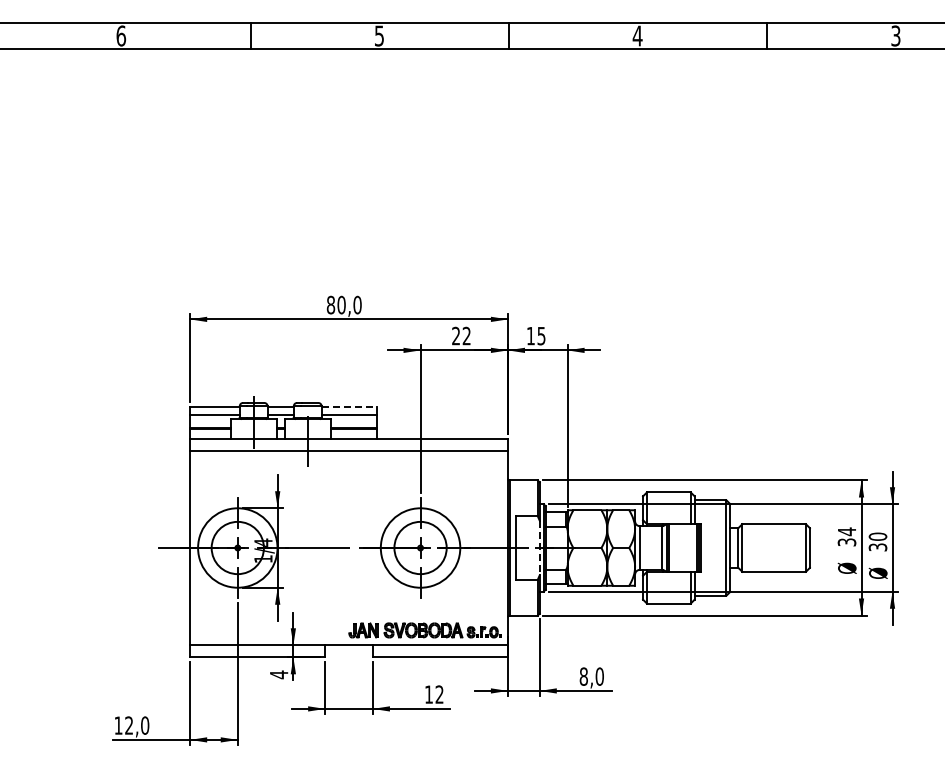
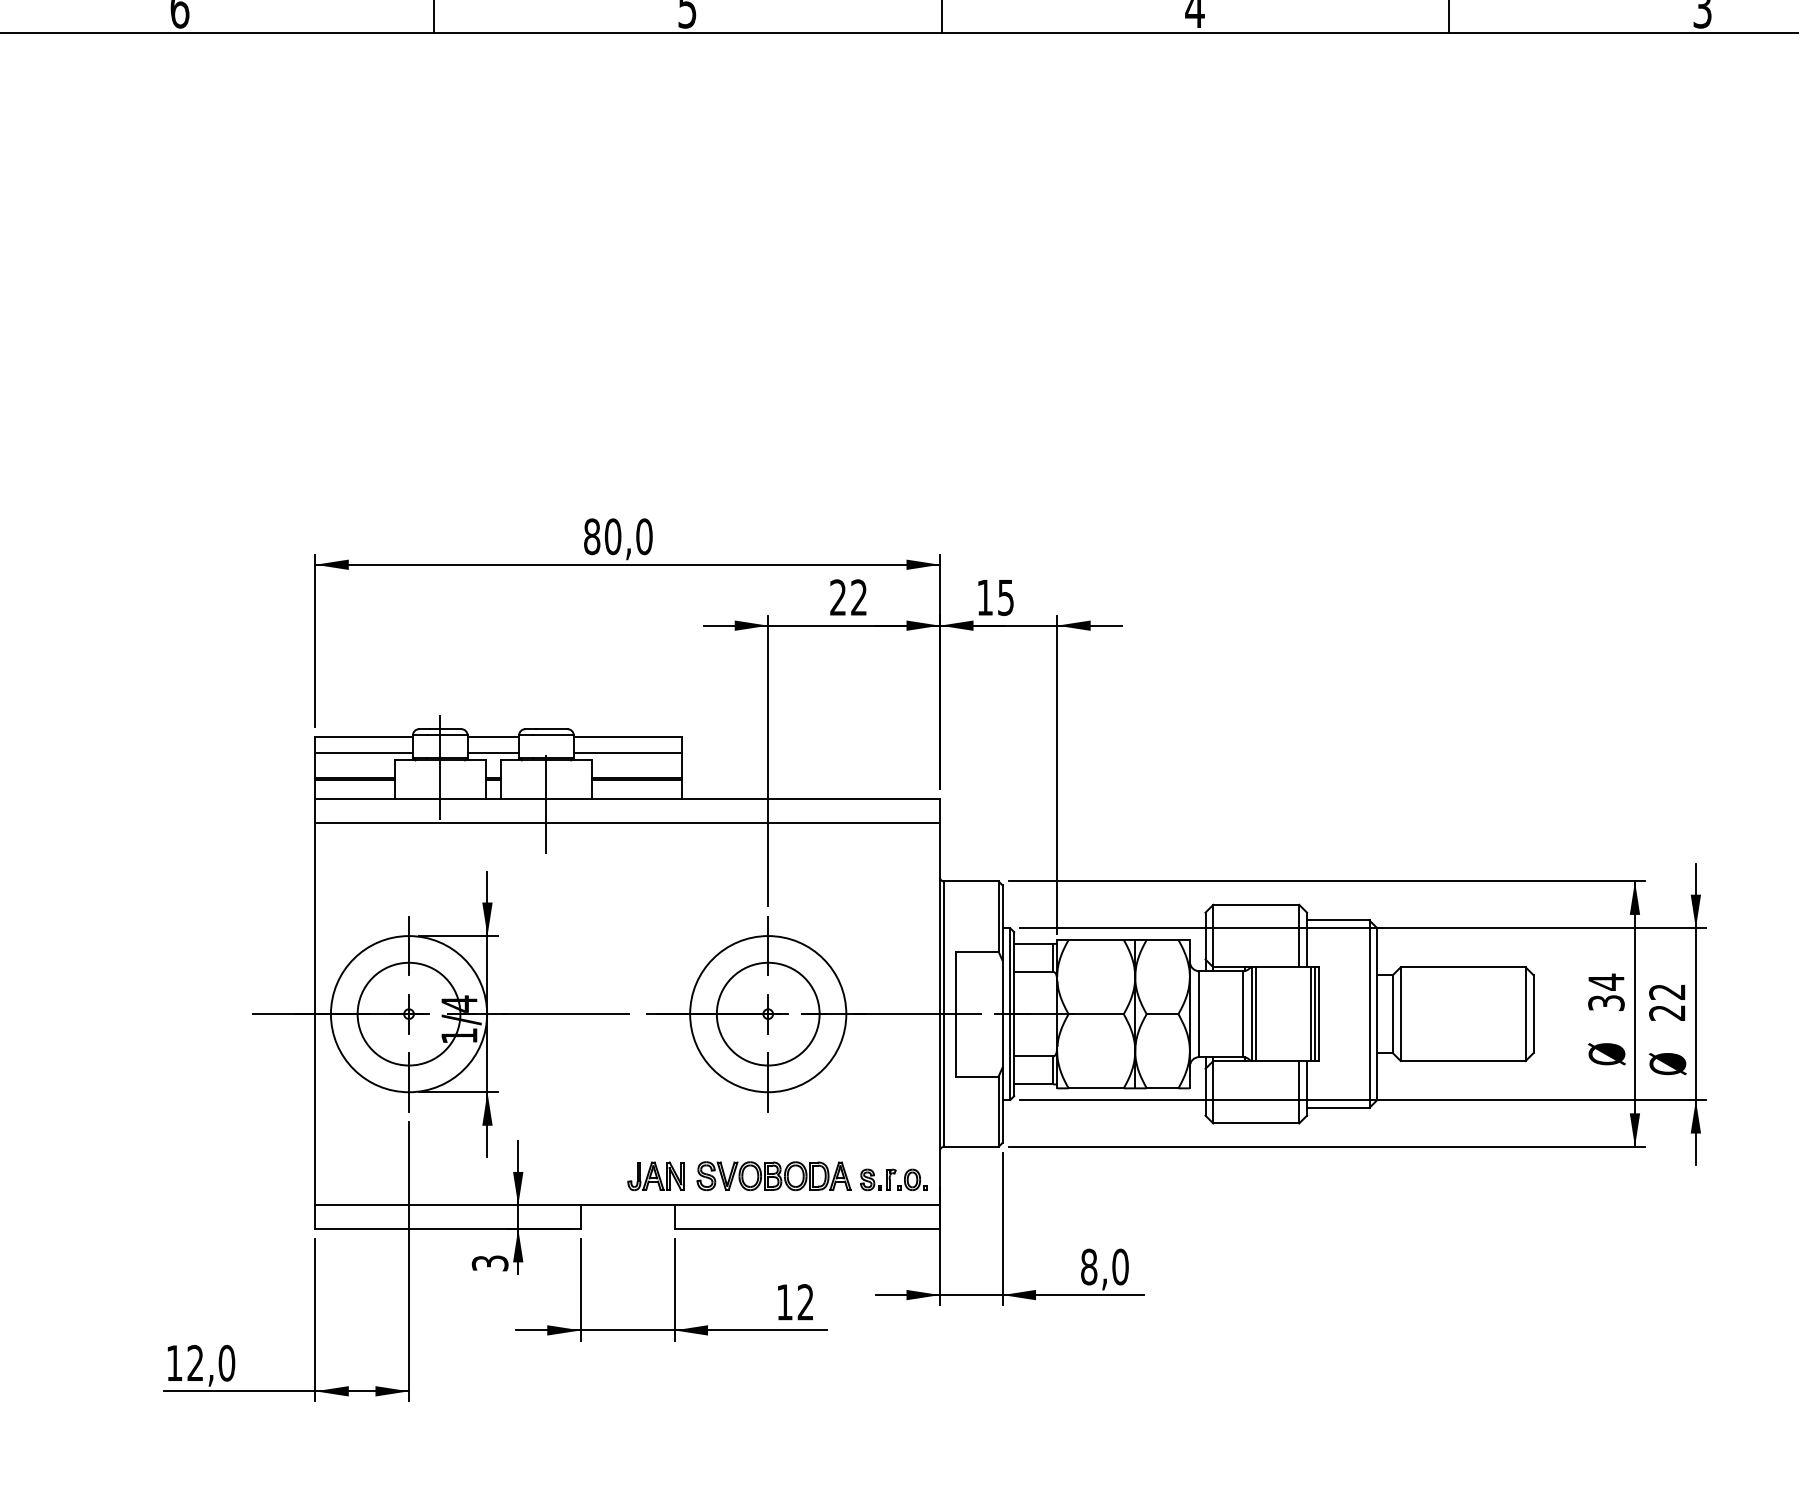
line: (349, 406) -> (628, 736), dashed -> solid
text: (877, 541) -> (1666, 1001), 30 -> 22
line: (539, 548) -> (1002, 1015), dashed -> solid
text: (278, 674) -> (489, 1262), 4 -> 3

